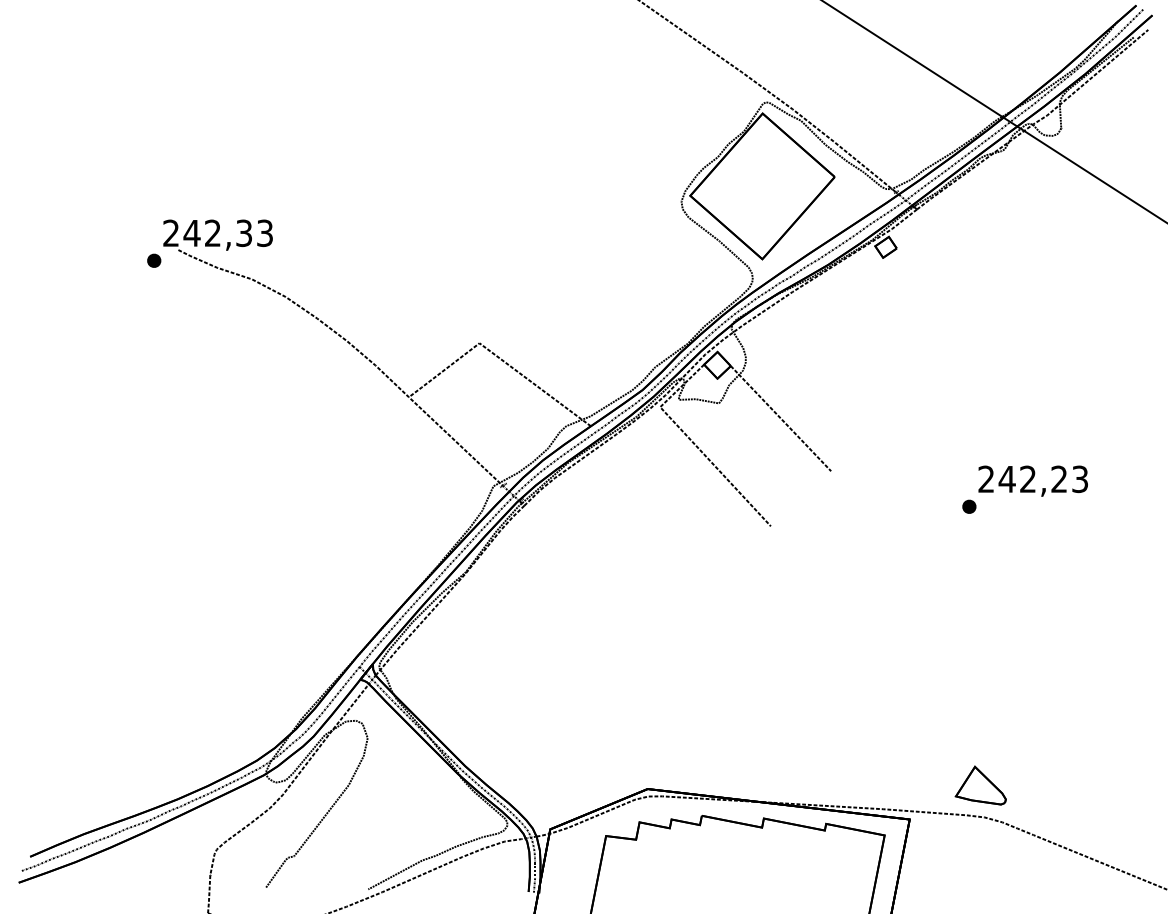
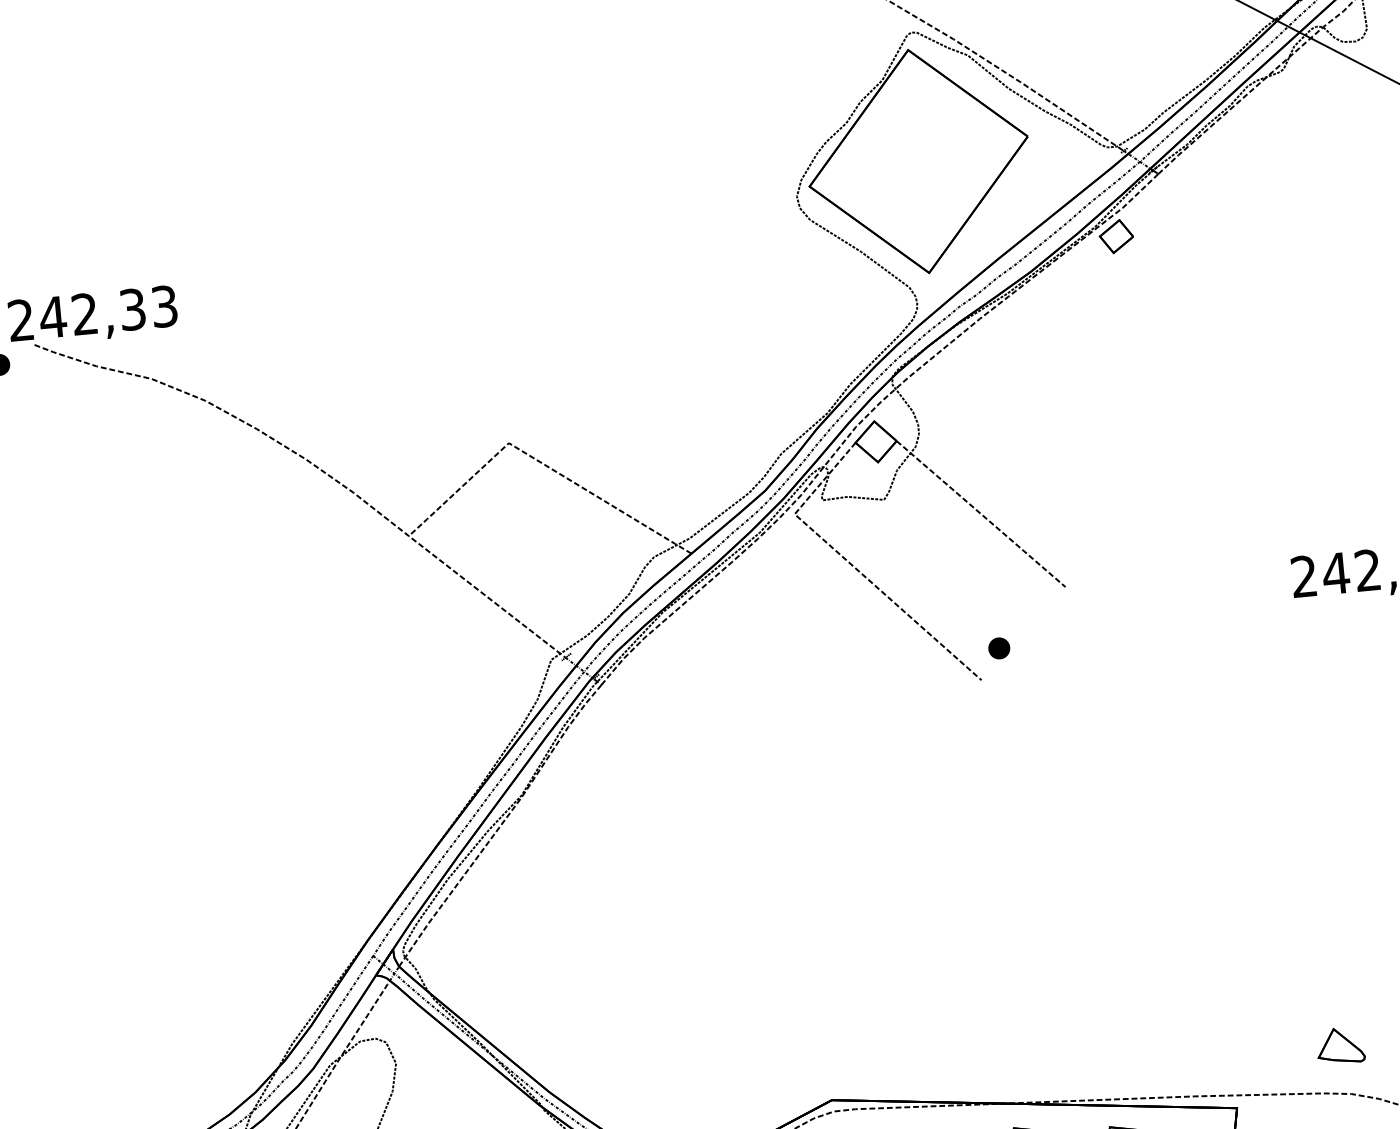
part: (969, 506) -> (999, 647), moved
part: (980, 785) -> (1340, 1045), size x0.6

